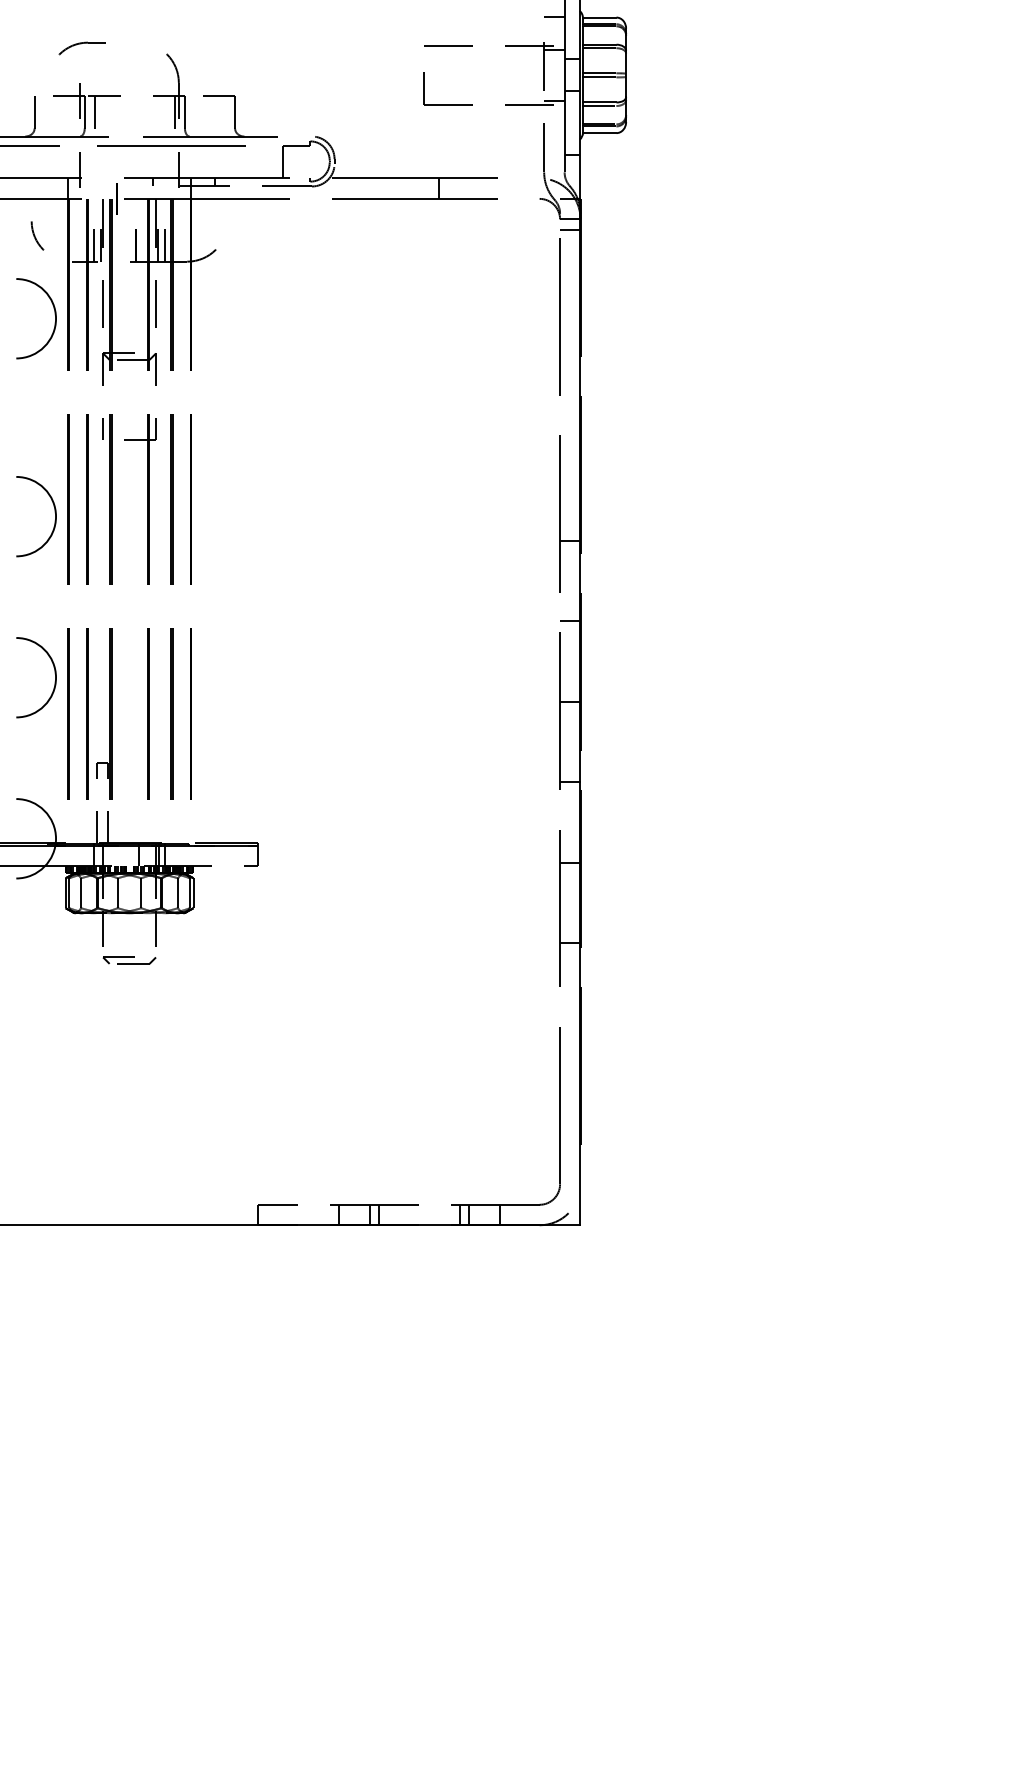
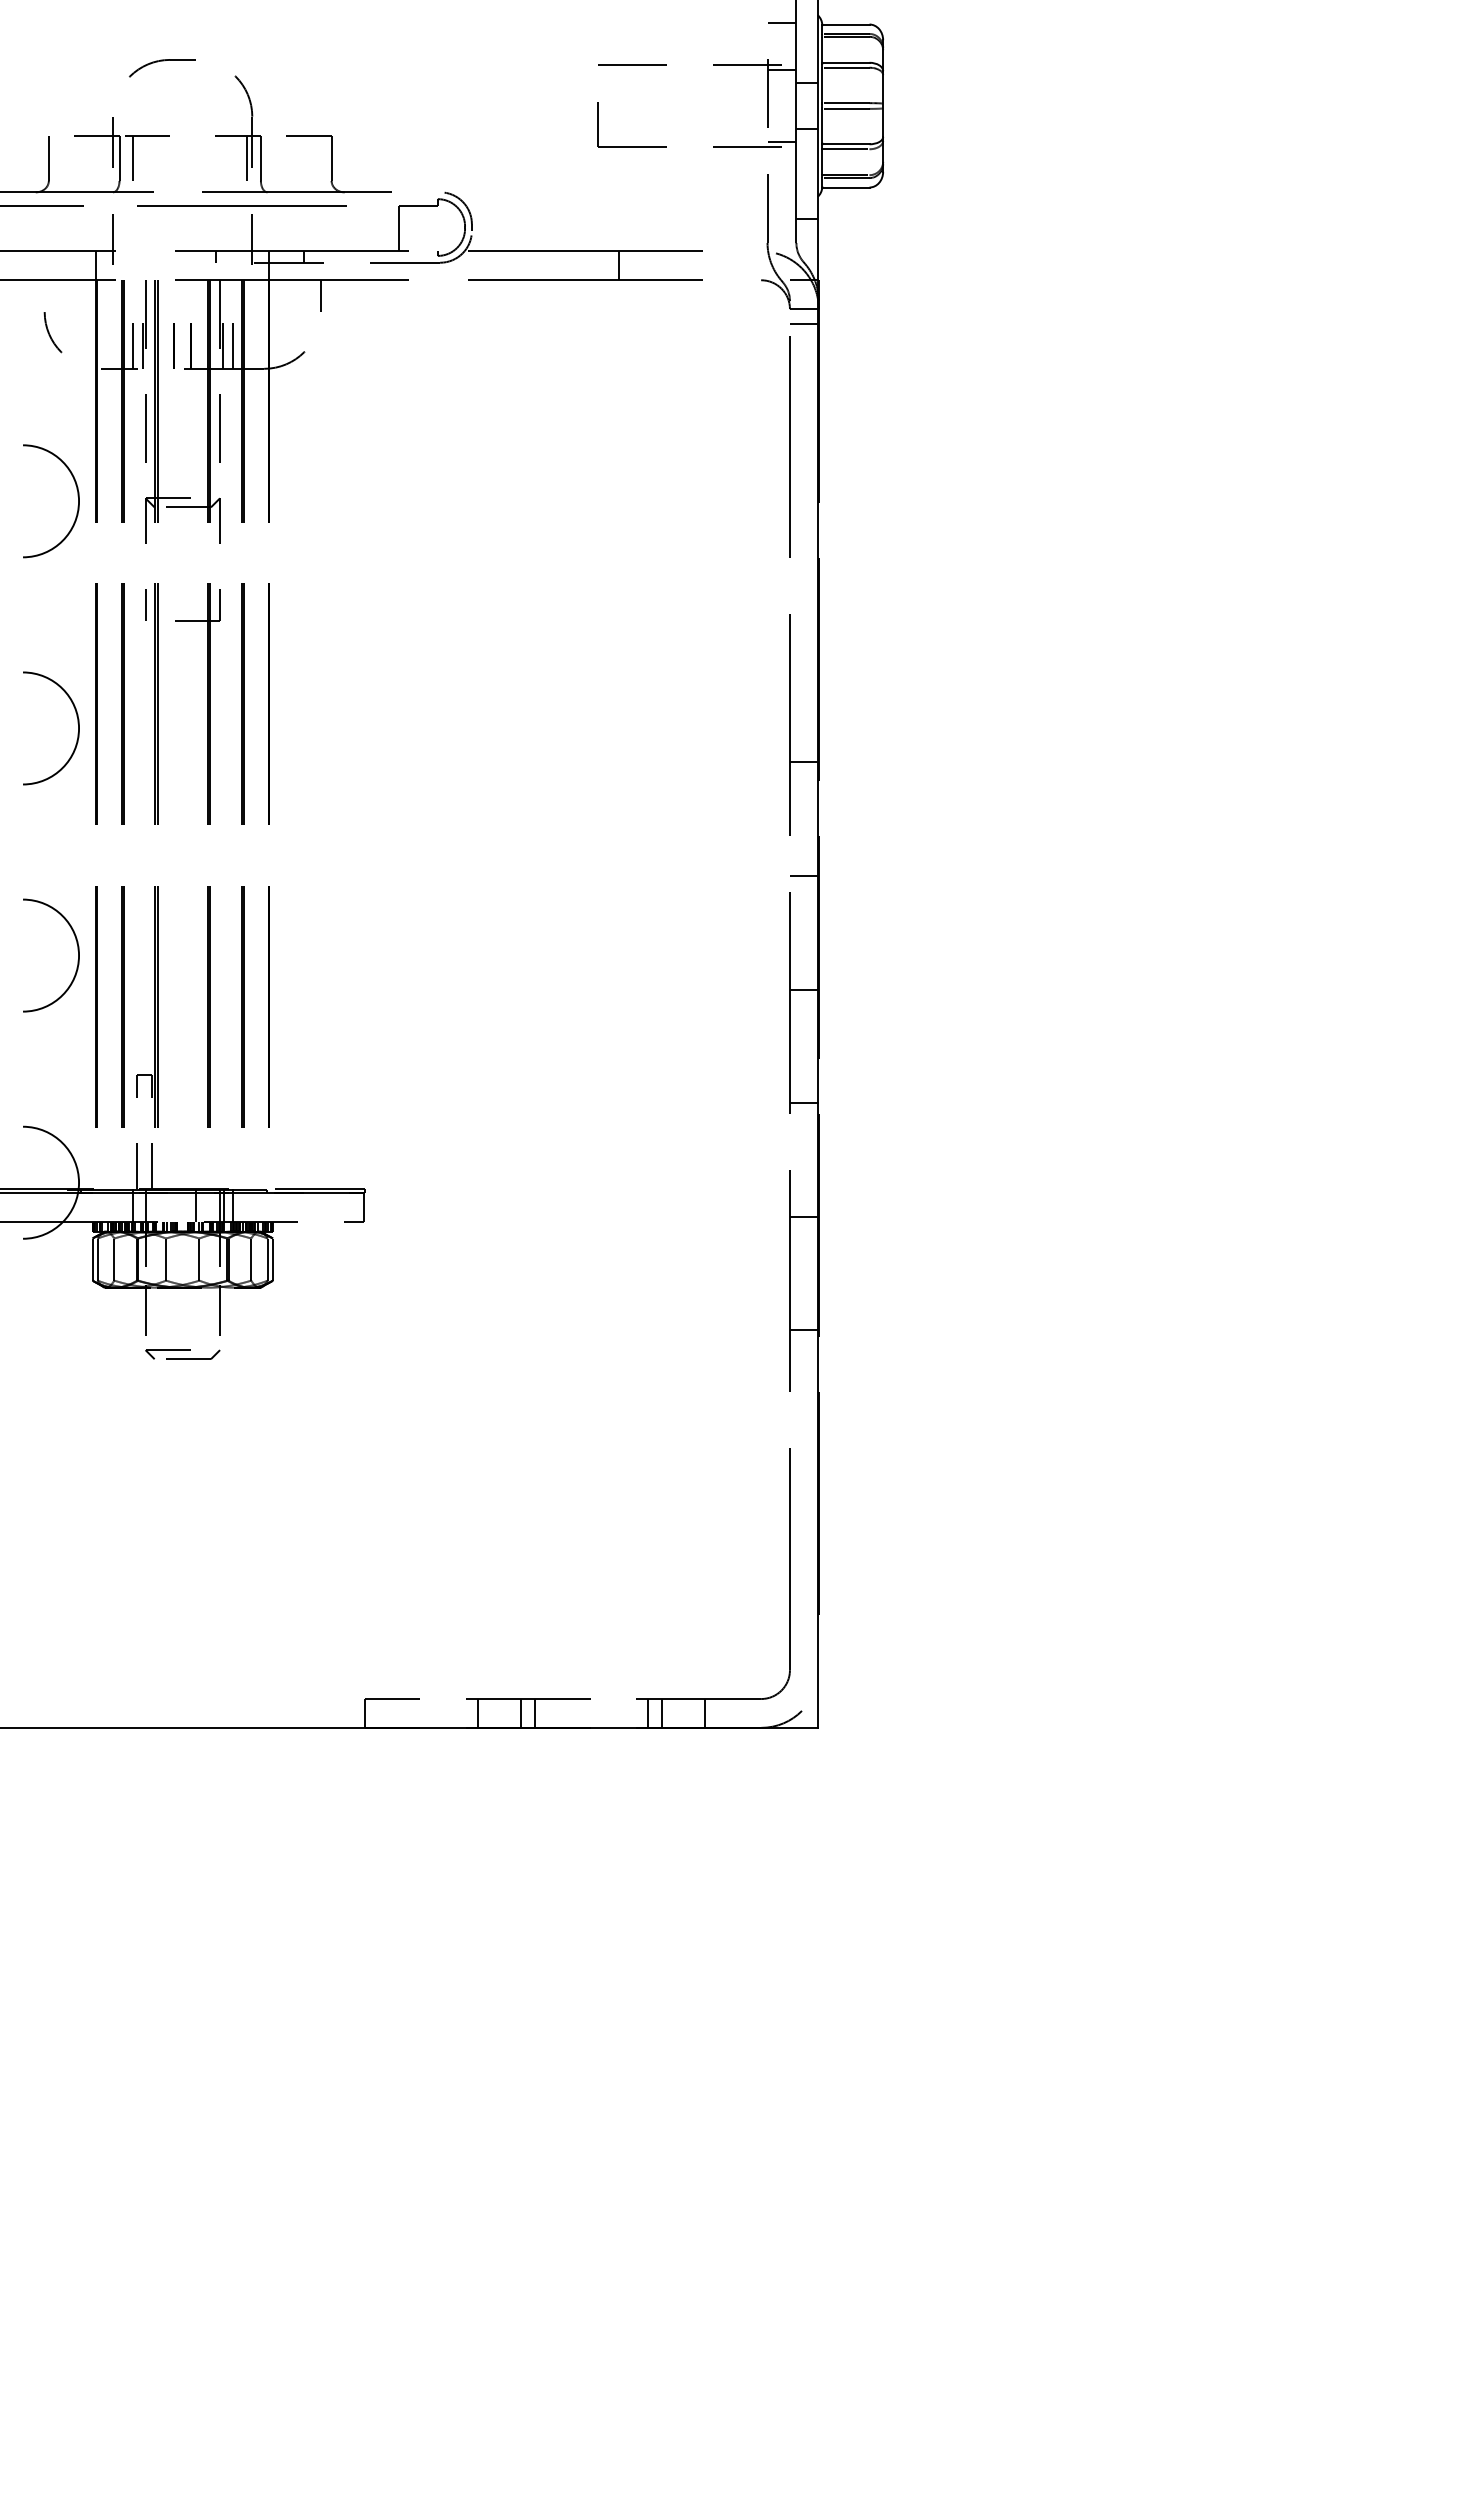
part: (82, 43) -> (162, 61), moved
line: (116, 198) -> (173, 345), moved
line: (227, 210) -> (320, 296), added
arc: (54, 315) -> (77, 496), moved

